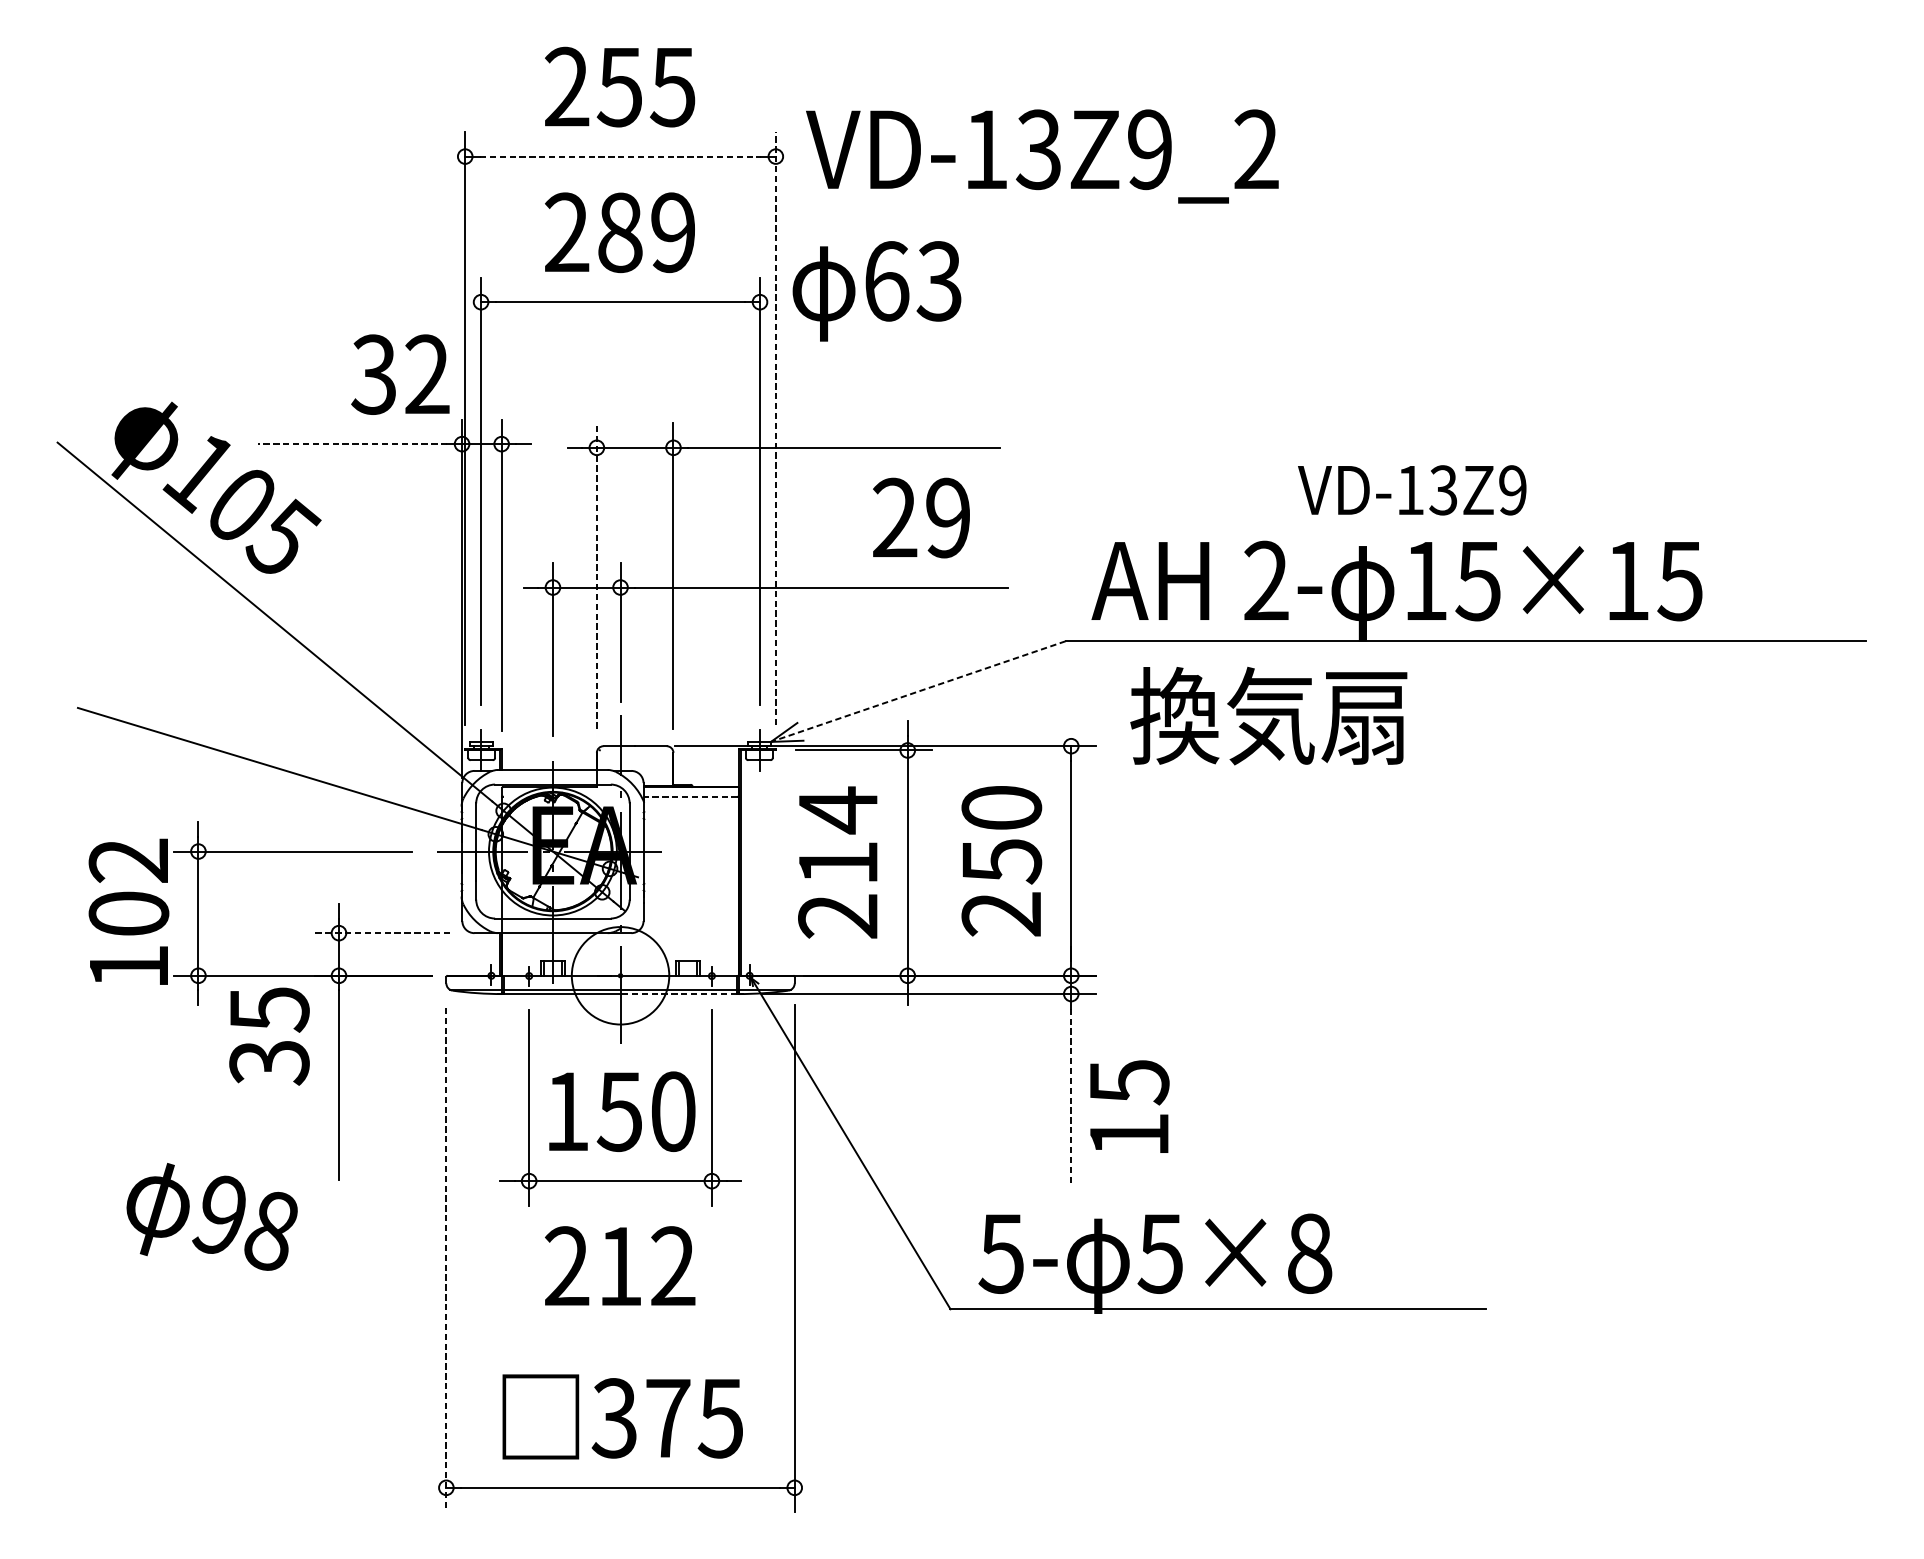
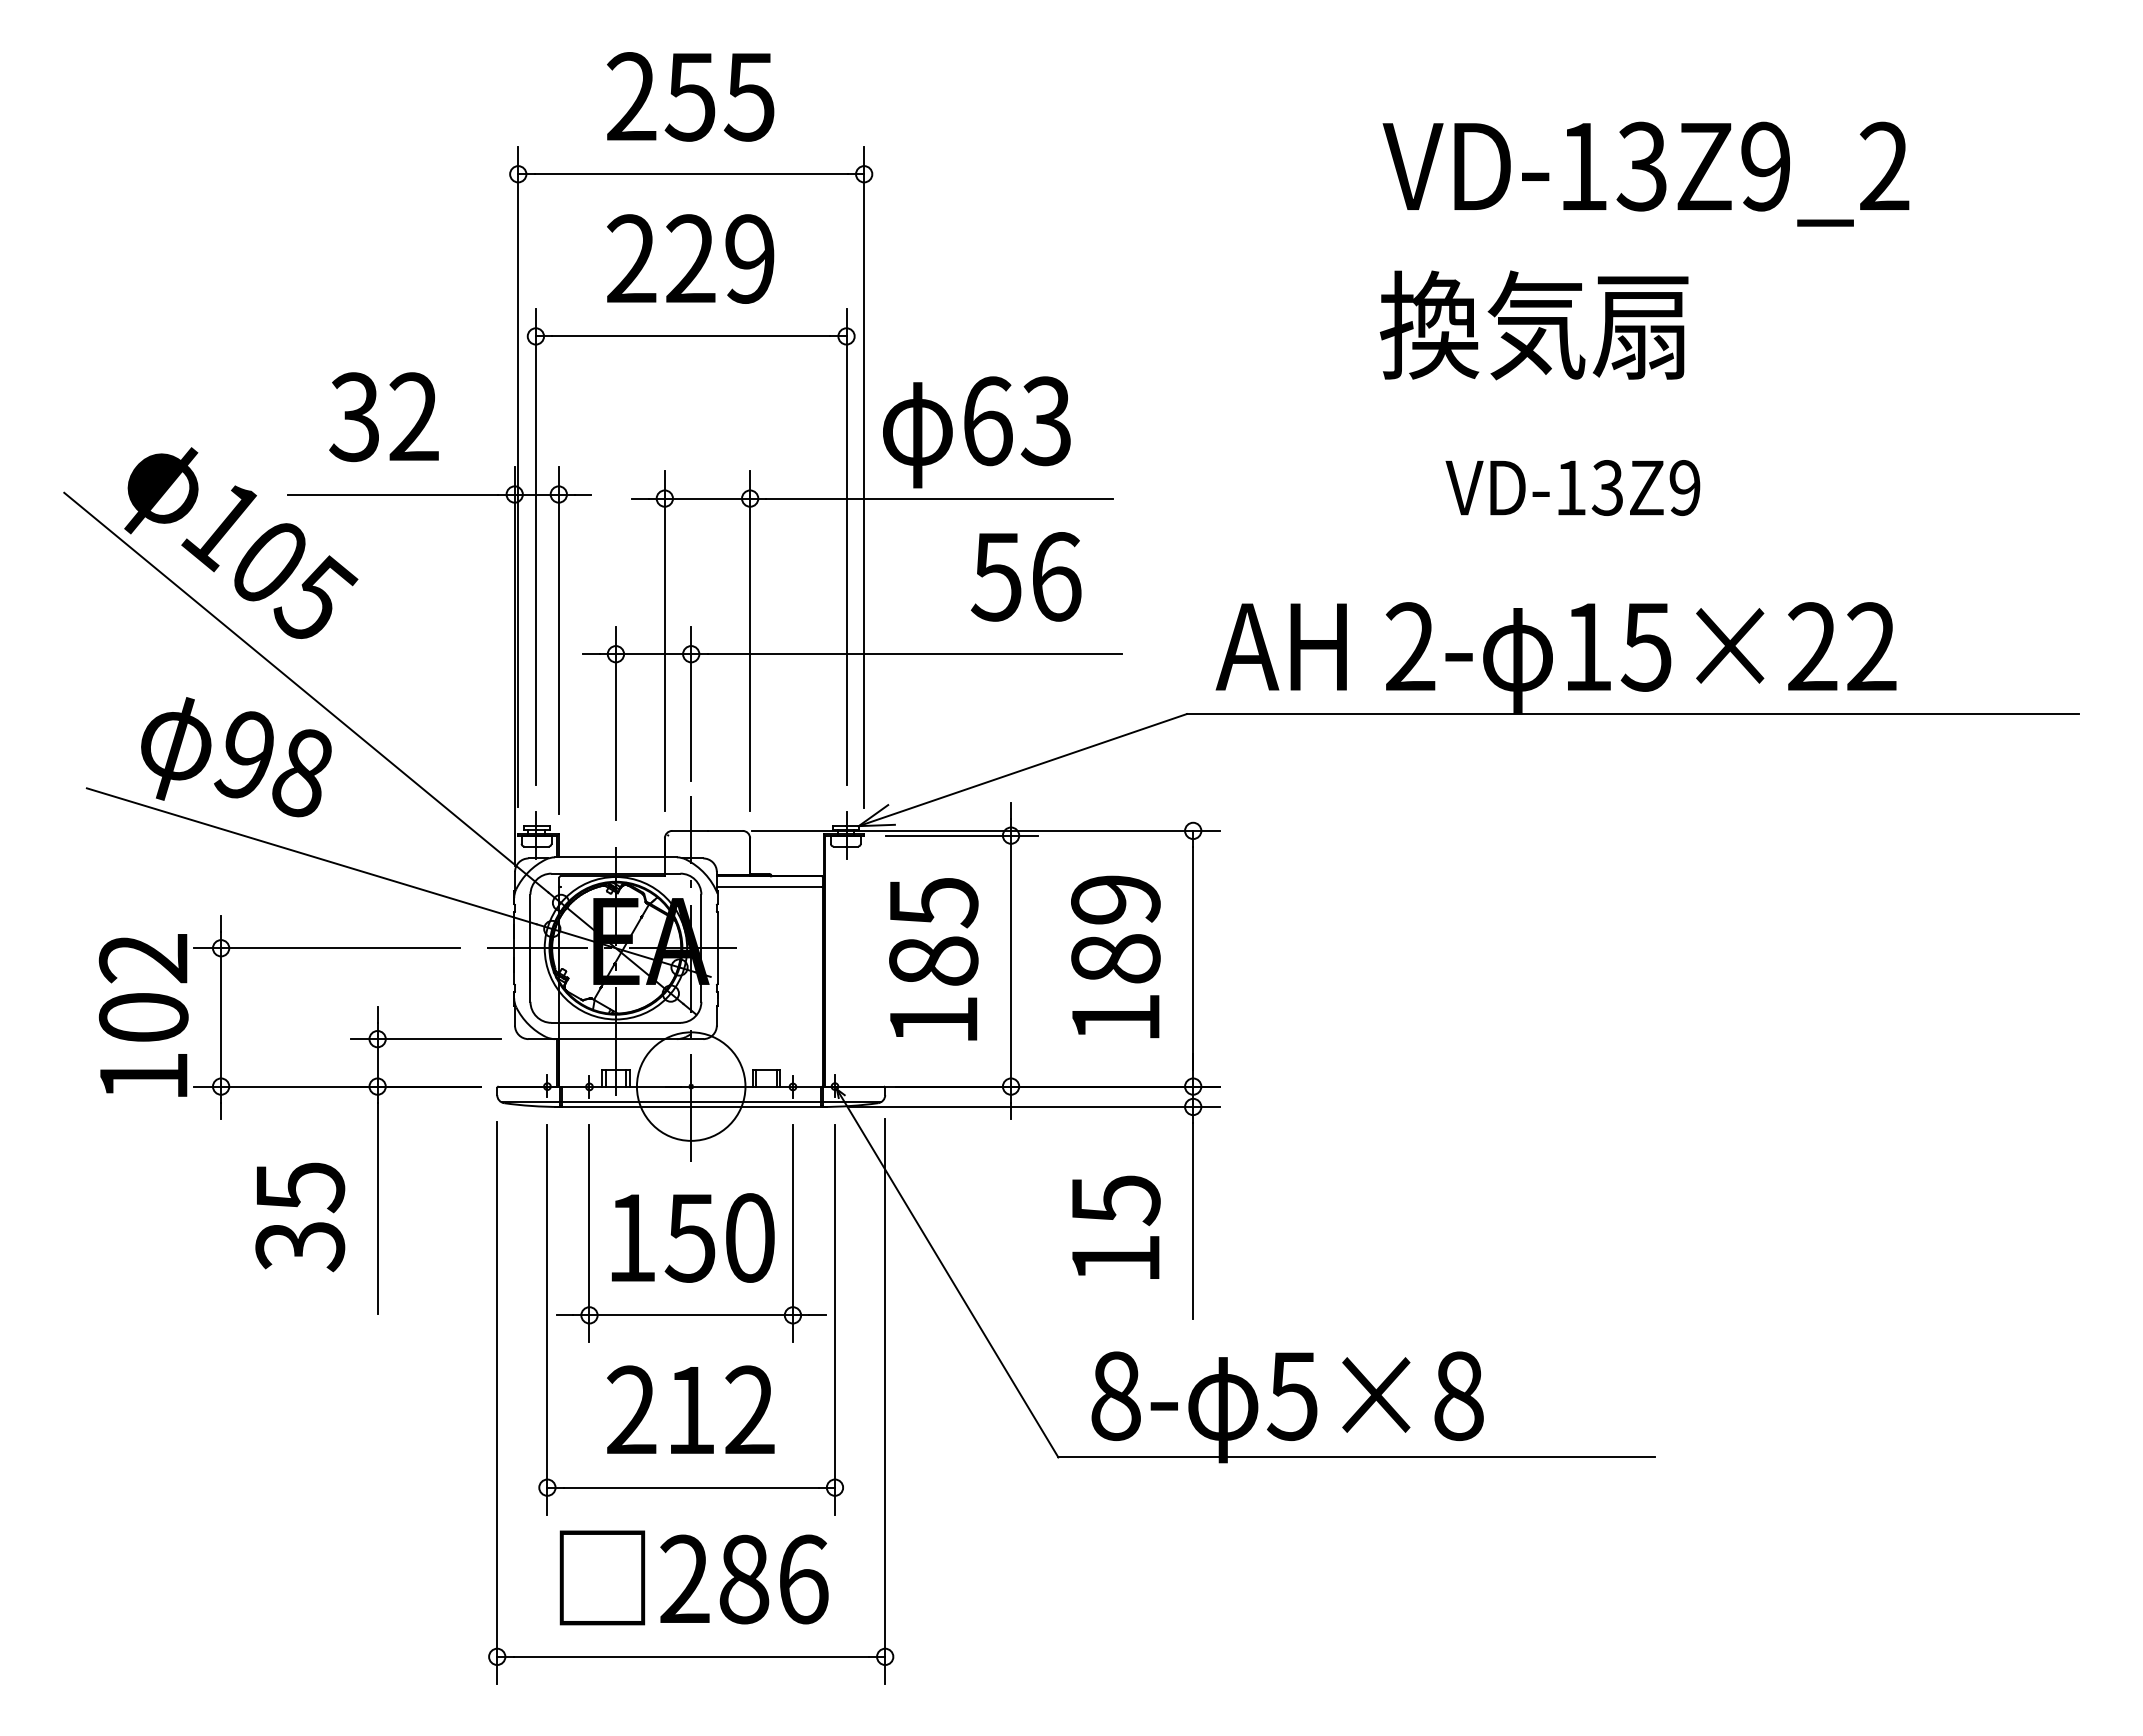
text: (1041, 155) -> (1645, 173), moved
line: (620, 156) -> (691, 174), dashed -> solid
text: (619, 232) -> (690, 258), 289 -> 229
text: (876, 291) -> (976, 432), moved
text: (399, 374) -> (383, 417), moved
line: (776, 427) -> (864, 476), dashed -> solid
line: (352, 444) -> (392, 494), dashed -> solid
text: (1411, 489) -> (1572, 487), moved
text: (920, 517) -> (1025, 576), 29 -> 56
line: (596, 576) -> (664, 641), dashed -> solid
text: (1654, 580) -> (1842, 646), 15×15 -> 15×22
line: (918, 691) -> (1022, 770), dashed -> solid
text: (1268, 716) -> (1533, 325), moved
line: (689, 797) -> (768, 887), dashed -> solid
text: (1001, 860) -> (1115, 958), 250 -> 189
text: (838, 862) -> (933, 960), 214 -> 185
line: (381, 933) -> (425, 1039), dashed -> solid
line: (679, 993) -> (756, 1106), dashed -> solid
text: (269, 1036) -> (300, 1217), moved
line: (1071, 1096) -> (1193, 1221), dashed -> solid
text: (1129, 1105) -> (1116, 1226), moved
part: (491, 1184) -> (547, 1319), added
text: (212, 1217) -> (236, 757), moved
text: (1000, 1253) -> (1114, 1395), 5- -> 8-
line: (446, 1260) -> (497, 1403), dashed -> solid
text: (667, 1418) -> (743, 1579), 375 -> 286

